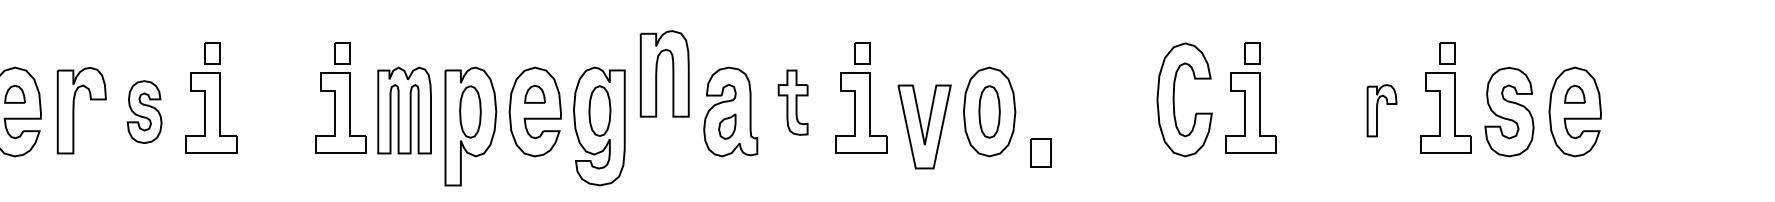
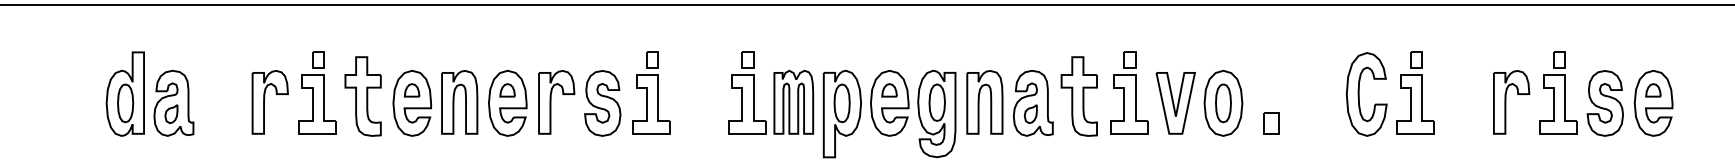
part: (664, 74) -> (984, 102), moved
part: (792, 102) -> (1078, 96), size x1.67
part: (1381, 110) -> (1511, 102), size x1.67
part: (144, 112) -> (602, 103), size x1.43
part: (924, 127) -> (1175, 103), moved
part: (1041, 153) -> (1271, 123), moved

